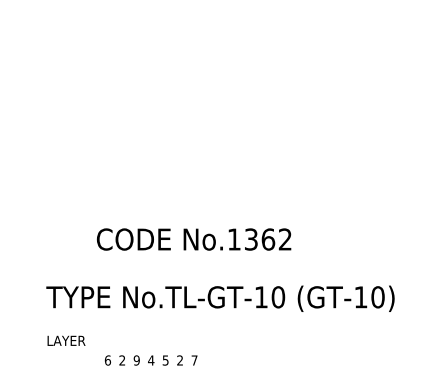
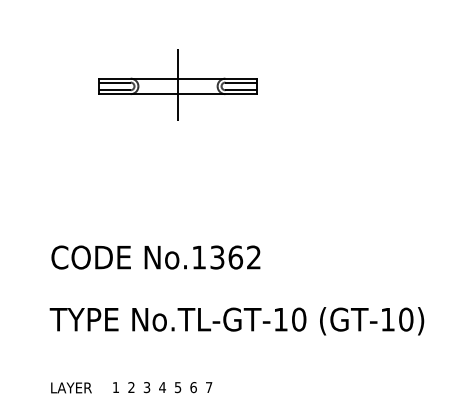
part: (165, 78) -> (177, 84), added
text: (194, 239) -> (156, 257), moved
text: (66, 340) -> (71, 387), moved
text: (107, 360) -> (115, 387), 6 -> 1
text: (136, 360) -> (146, 387), 9 -> 3
text: (180, 360) -> (193, 387), 2 -> 6

